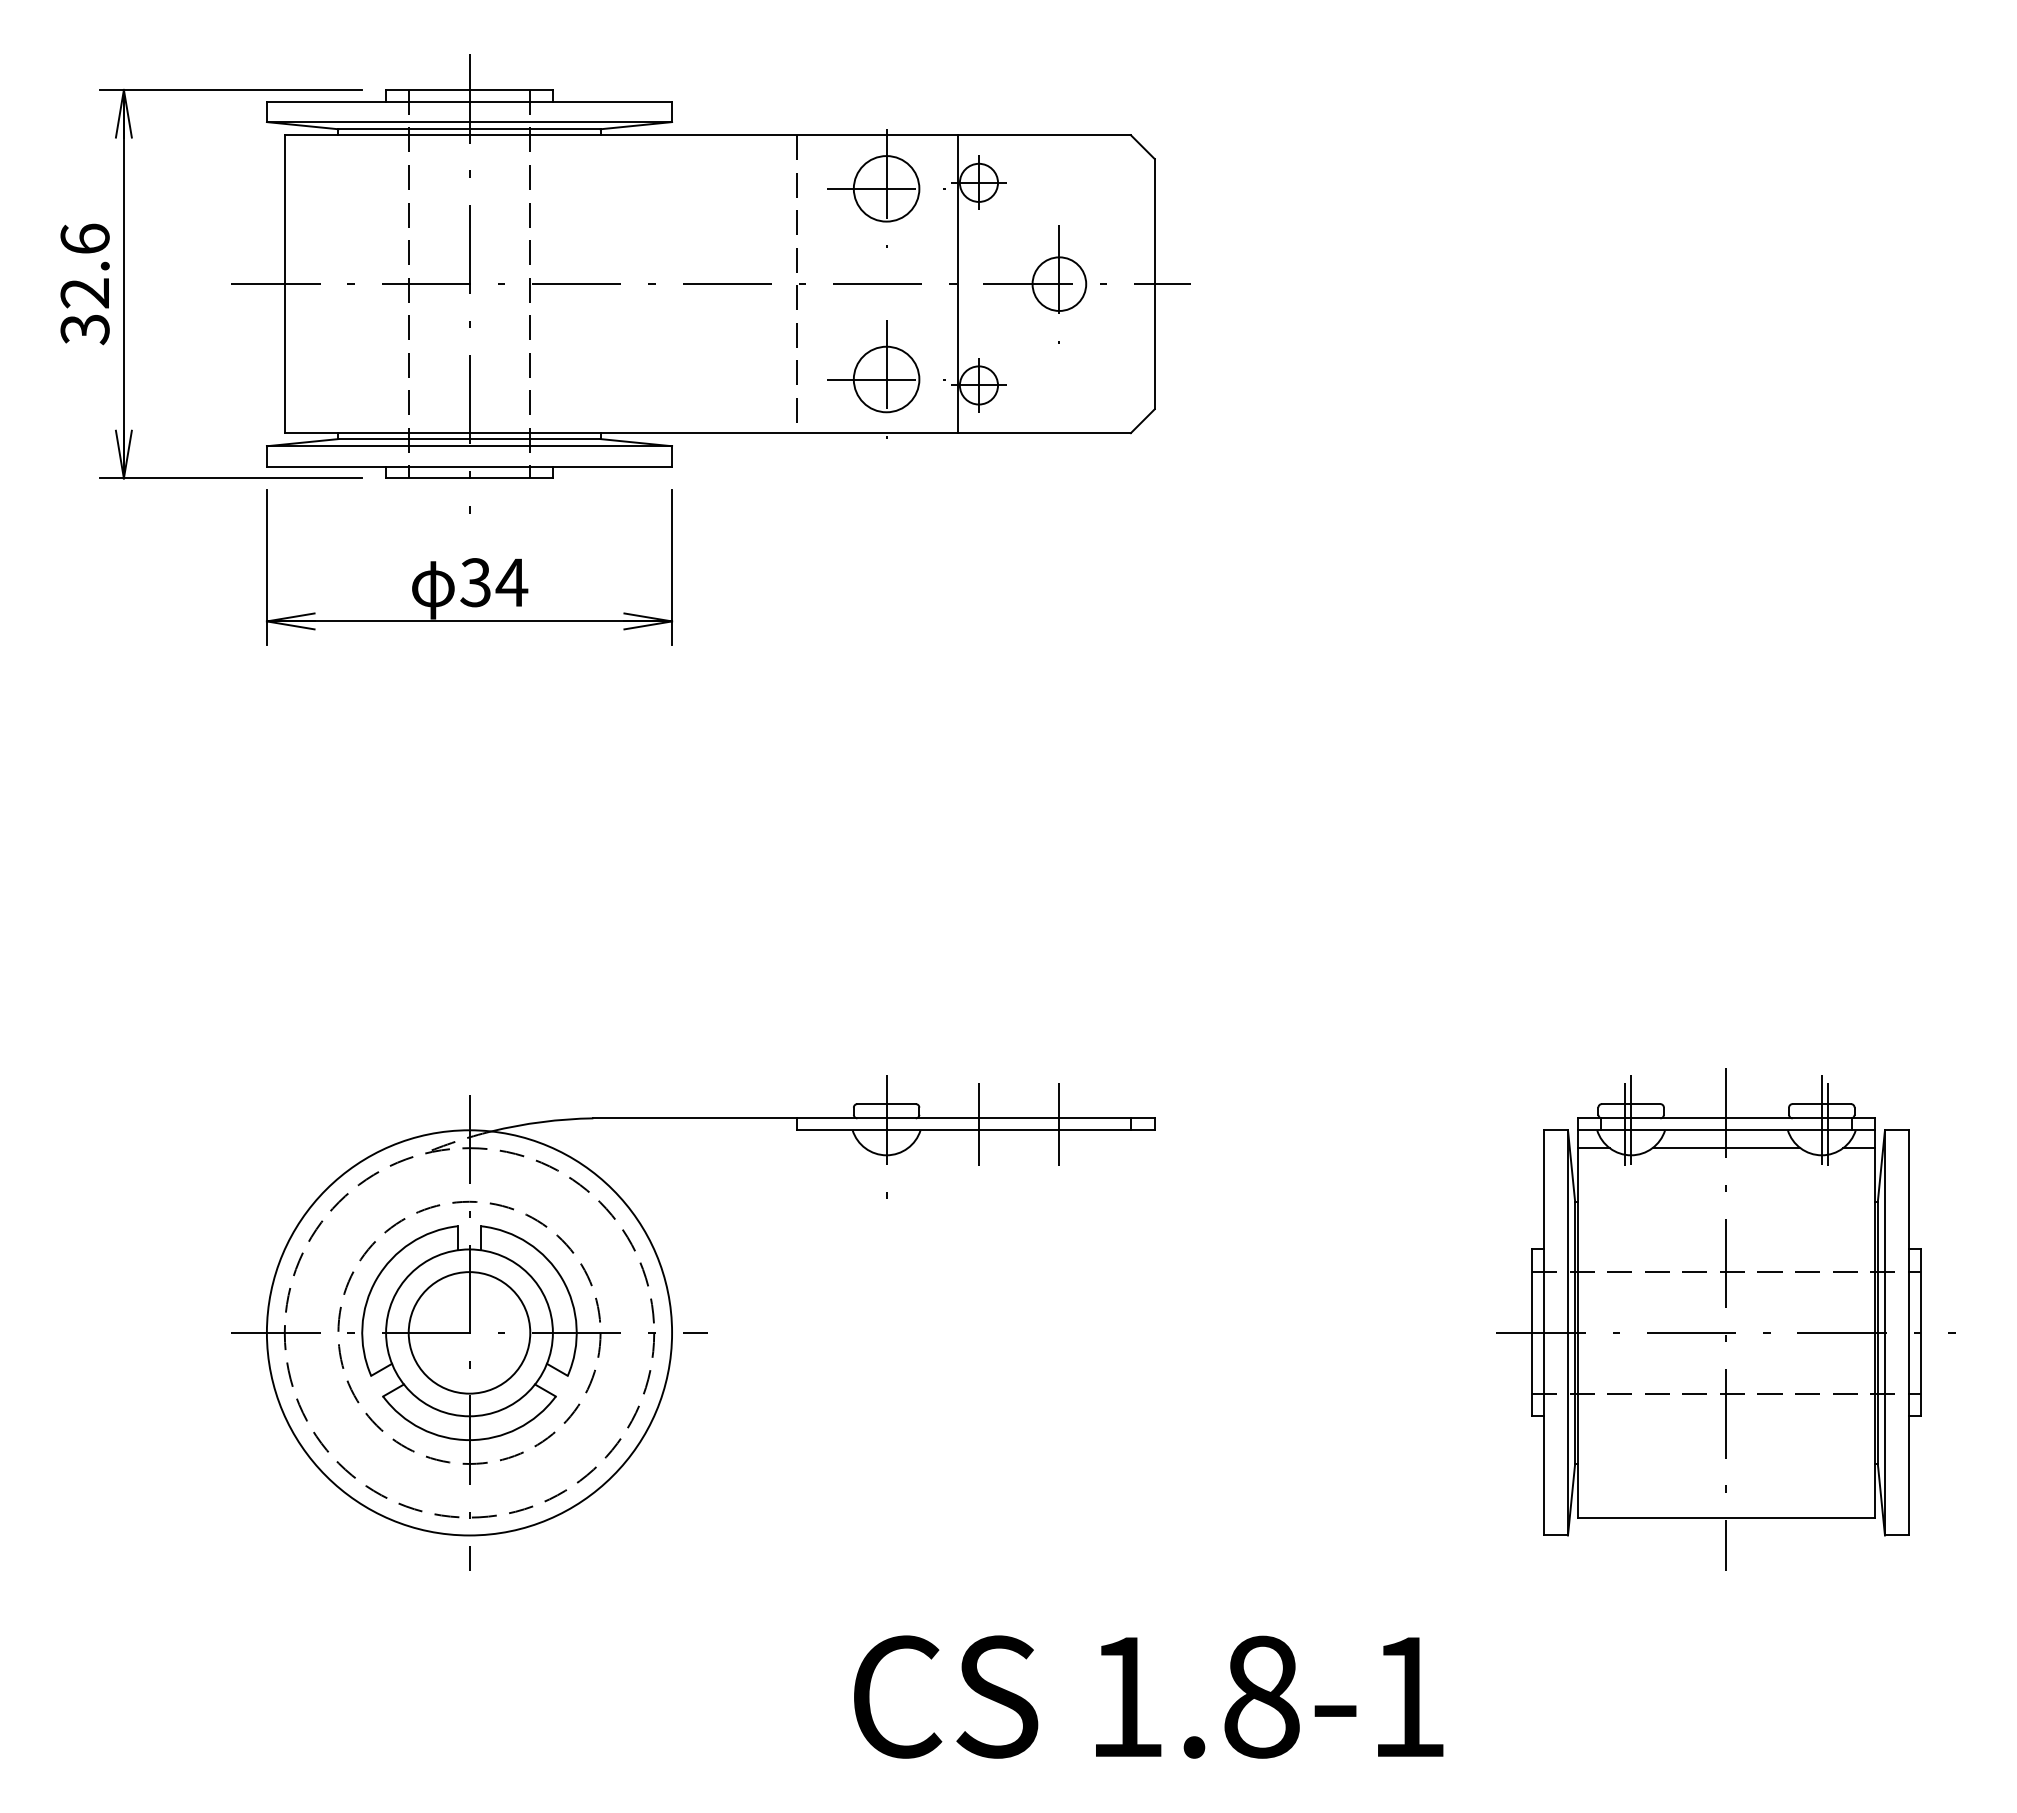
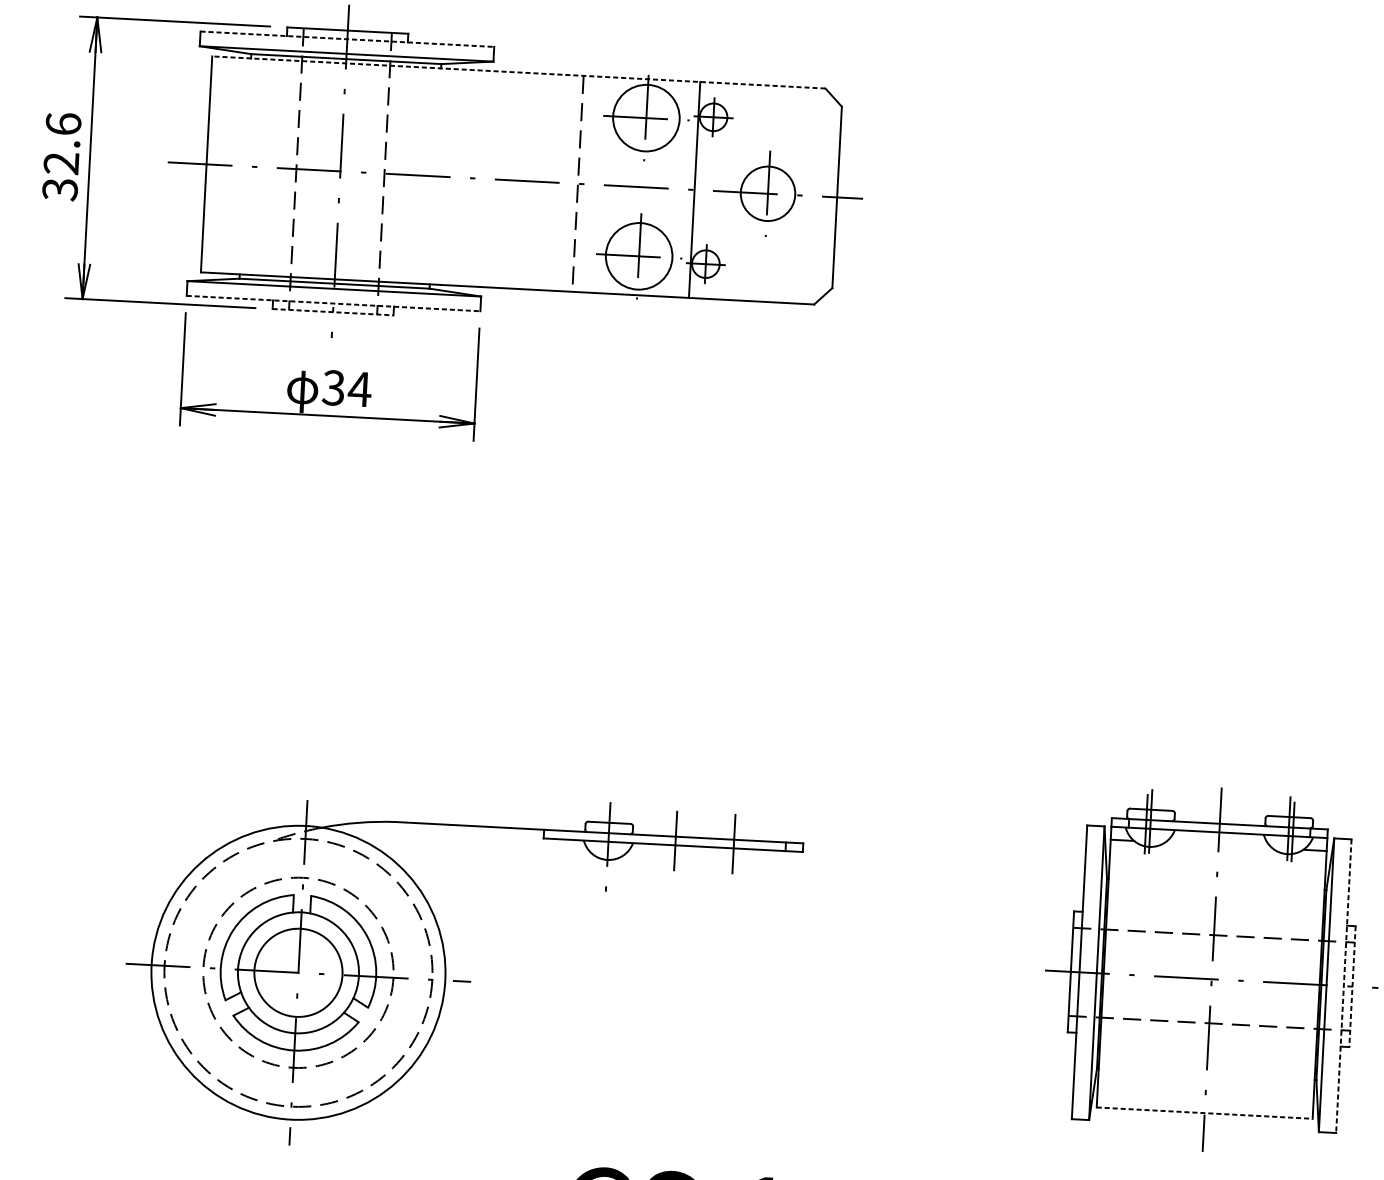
line: (469, 101) -> (347, 39), solid -> dashed
line: (707, 135) -> (518, 72), solid -> dashed
circle: (886, 188) -> (646, 117), size x1.4
circle: (1059, 283) -> (768, 193), size x1.4
circle: (886, 379) -> (639, 256), size x1.4
line: (469, 466) -> (333, 303), solid -> dashed
line: (470, 478) -> (333, 312), solid -> dashed
line: (1726, 1148) -> (1218, 845), removed
part: (693, 1332) -> (460, 981), moved
line: (1908, 1332) -> (1343, 985), solid -> dashed
line: (1920, 1333) -> (1352, 987), solid -> dashed
line: (1726, 1517) -> (1204, 1113), solid -> dashed

